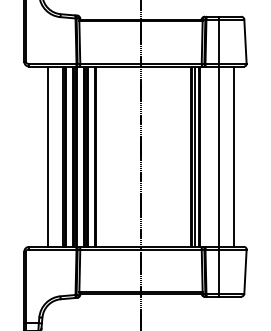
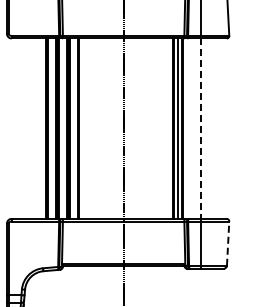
line: (47, 156) -> (30, 128), removed
line: (234, 156) -> (217, 128), removed
line: (218, 157) -> (201, 129), solid -> dashed
line: (245, 271) -> (228, 243), solid -> dashed

